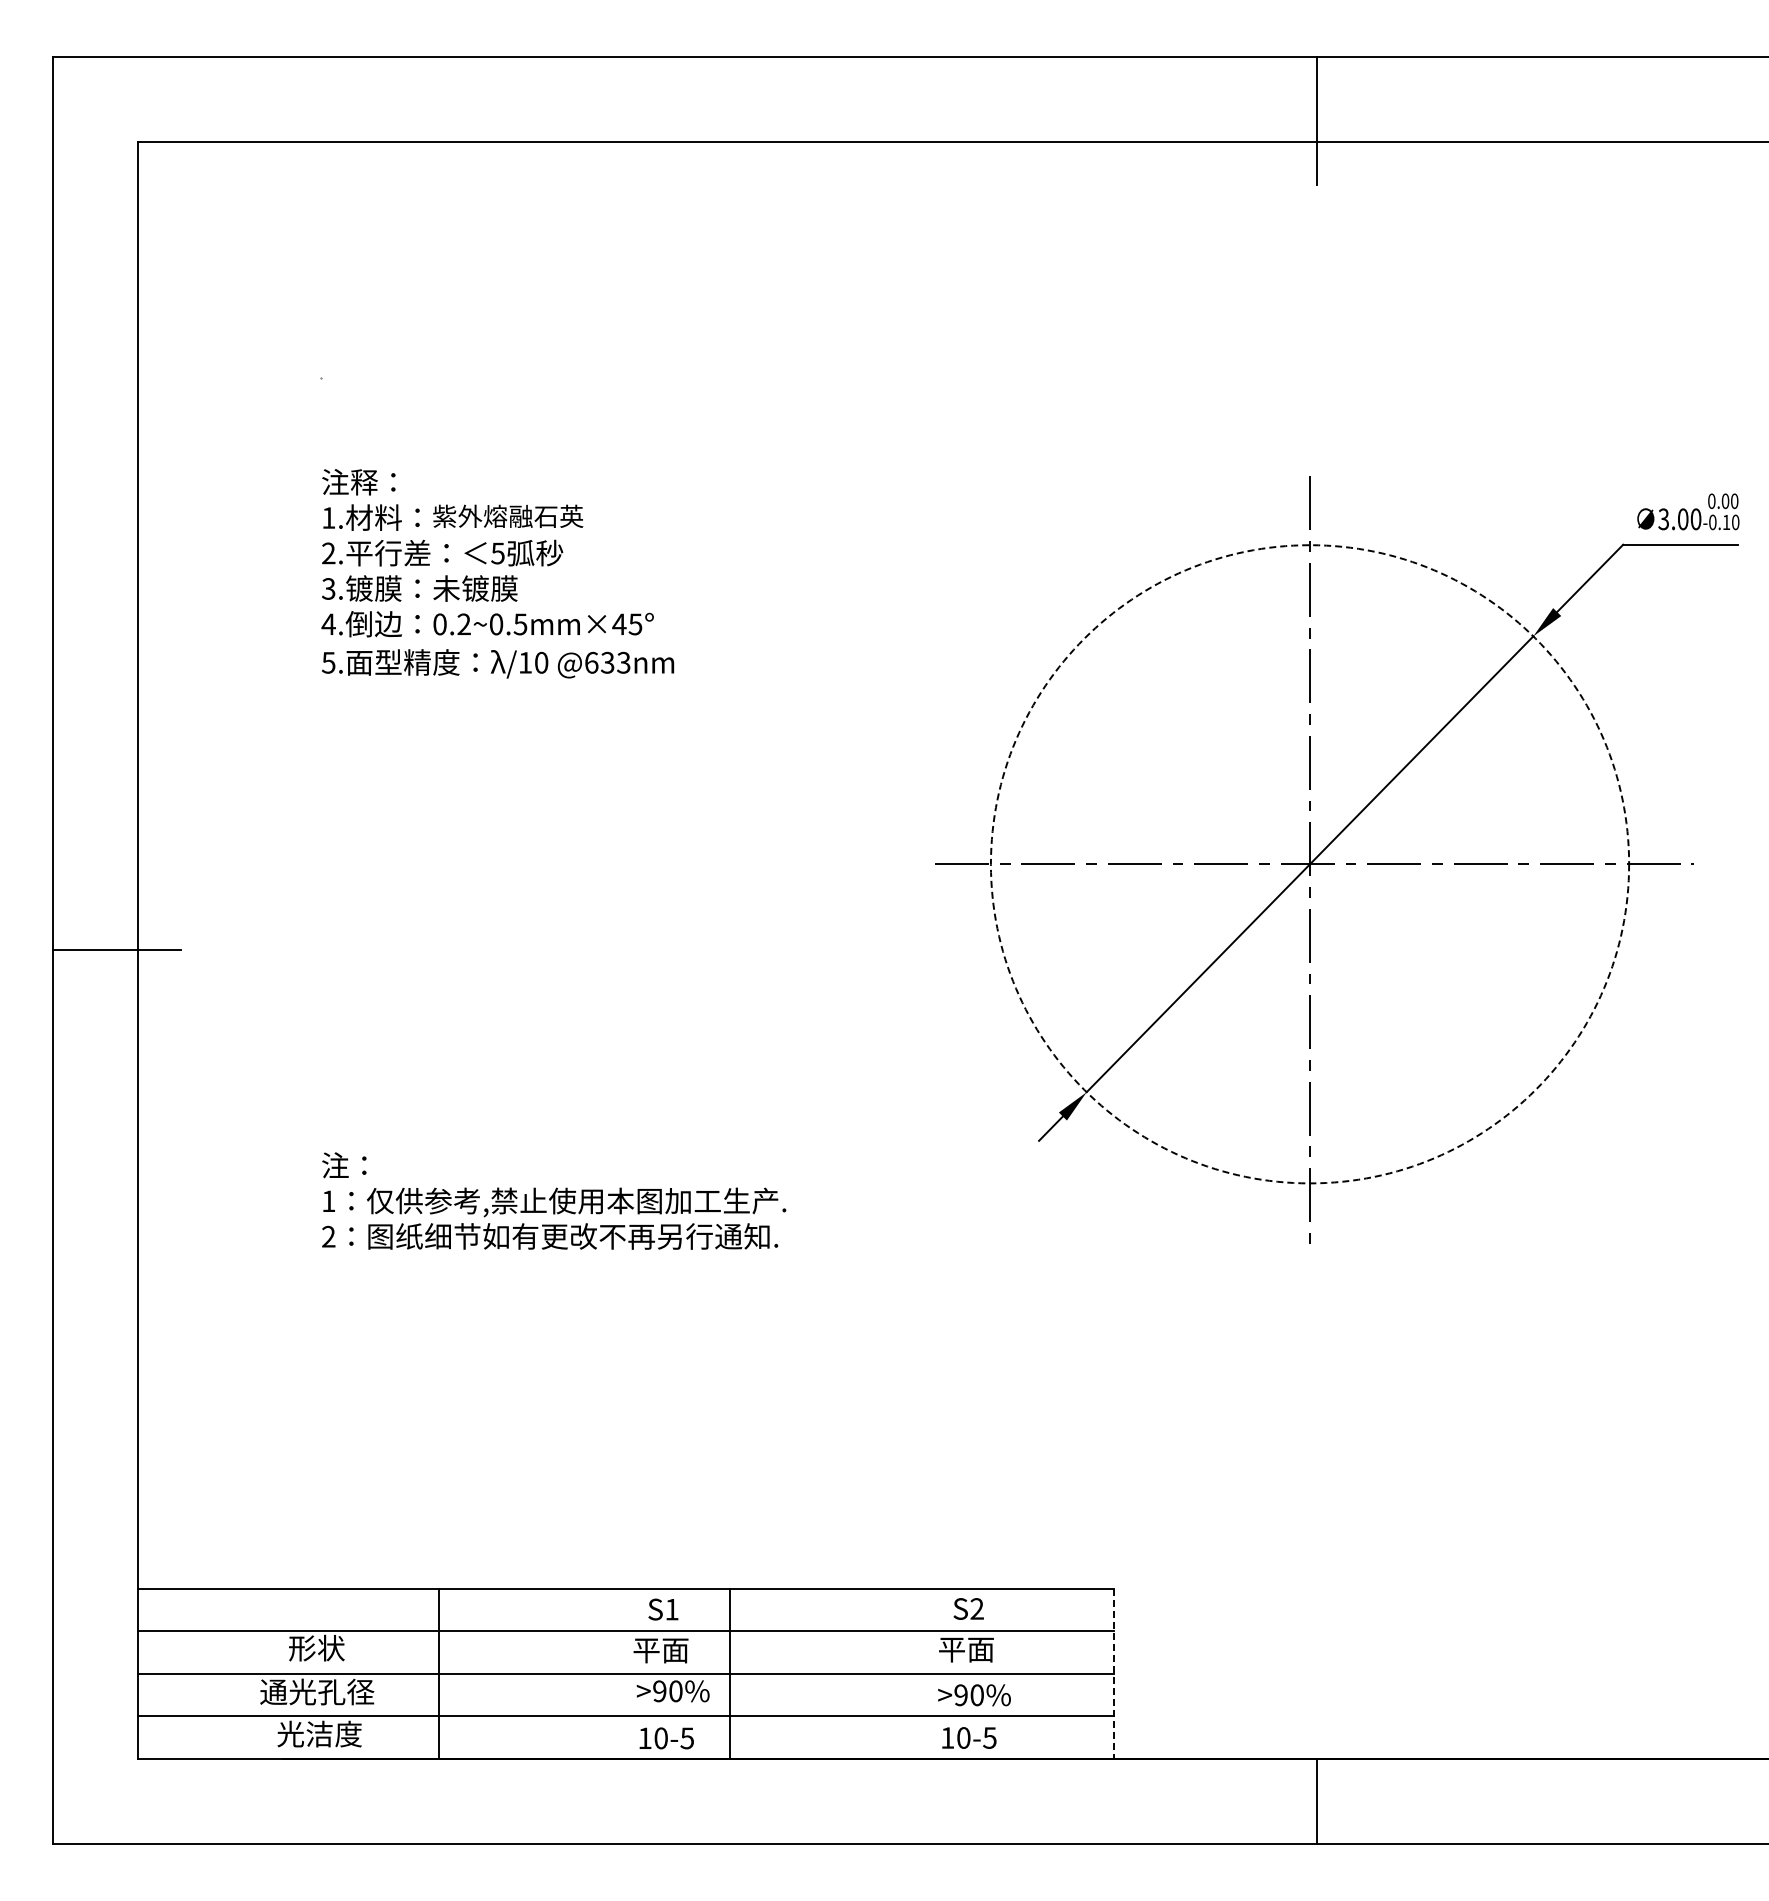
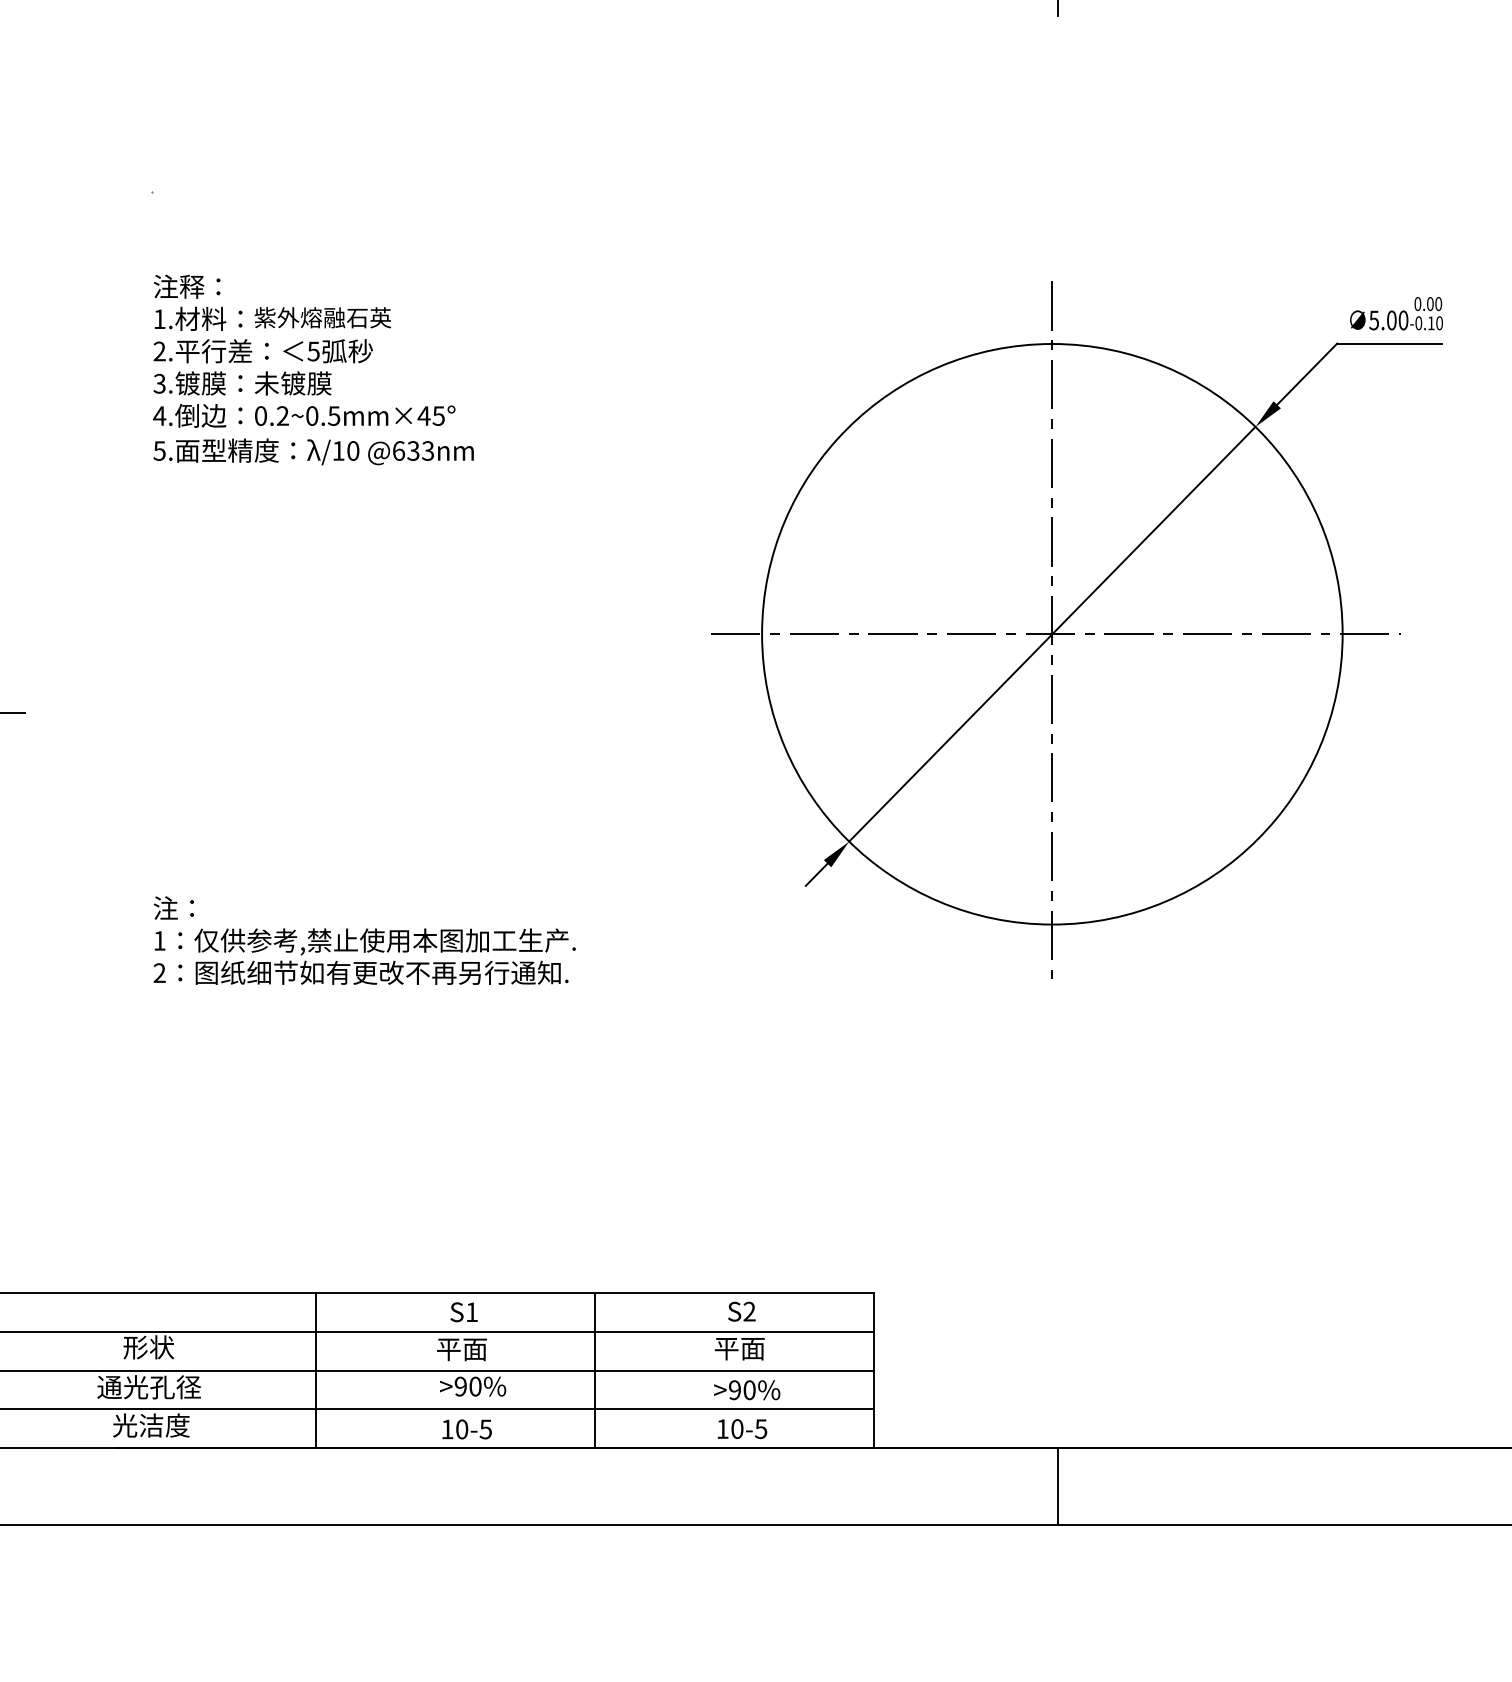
text: (1663, 518) -> (1373, 319), 3.00 -> 5.00
circle: (1309, 864) -> (1051, 634), dashed -> solid
line: (439, 1673) -> (316, 1370), moved
line: (730, 1673) -> (595, 1370), moved
line: (1113, 1674) -> (873, 1371), dashed -> solid

